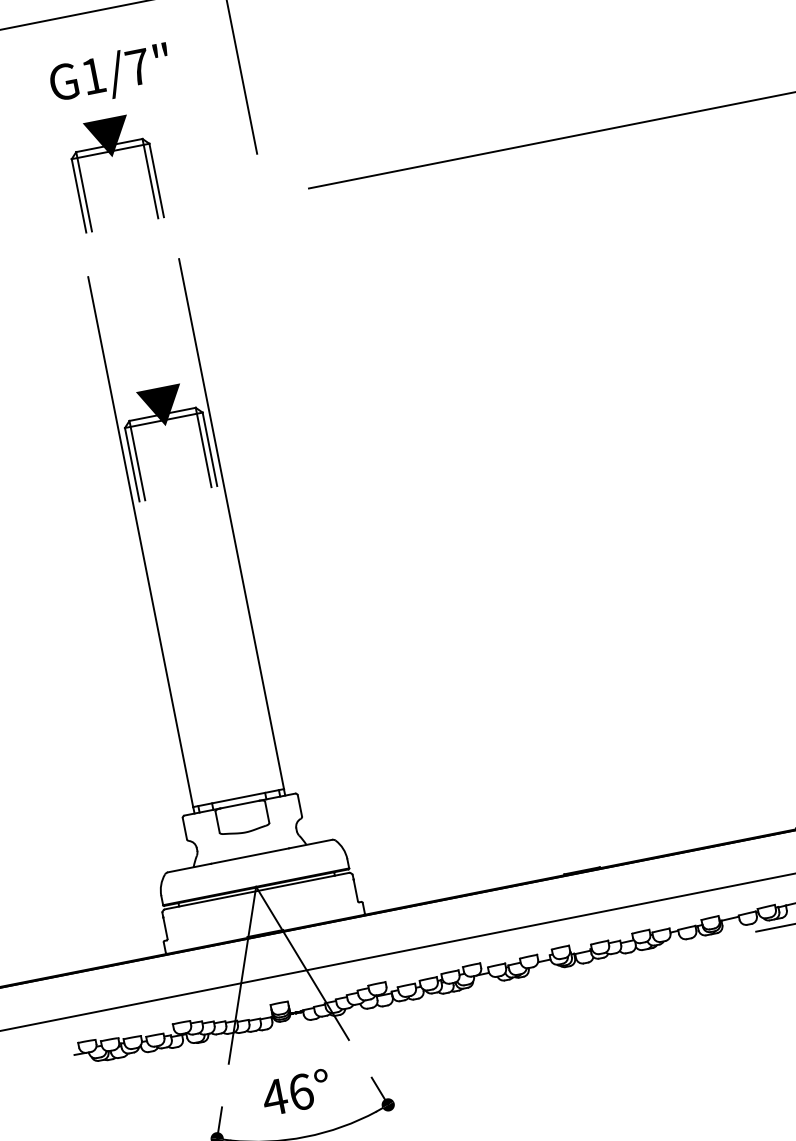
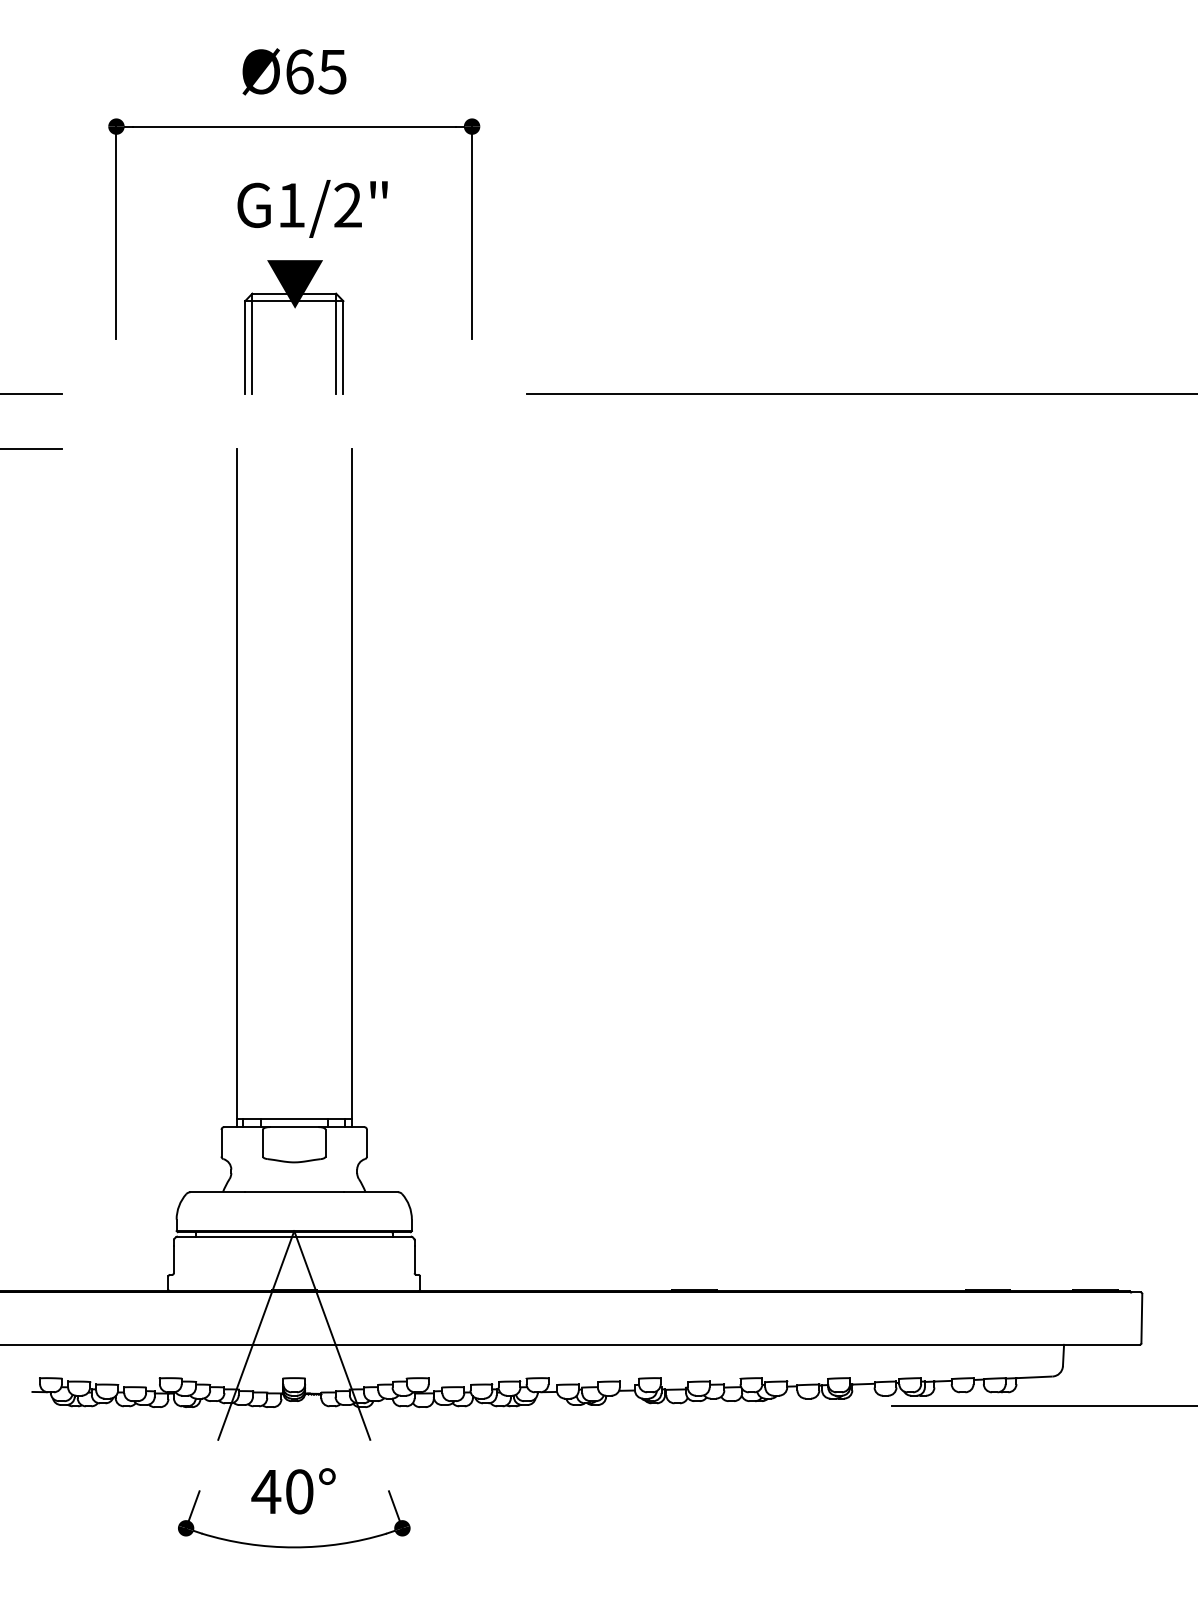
text: (138, 66) -> (348, 204), G1/7" -> G1/2"
part: (165, 425) -> (295, 648), removed
text: (301, 1091) -> (299, 1491), 46° -> 40°

